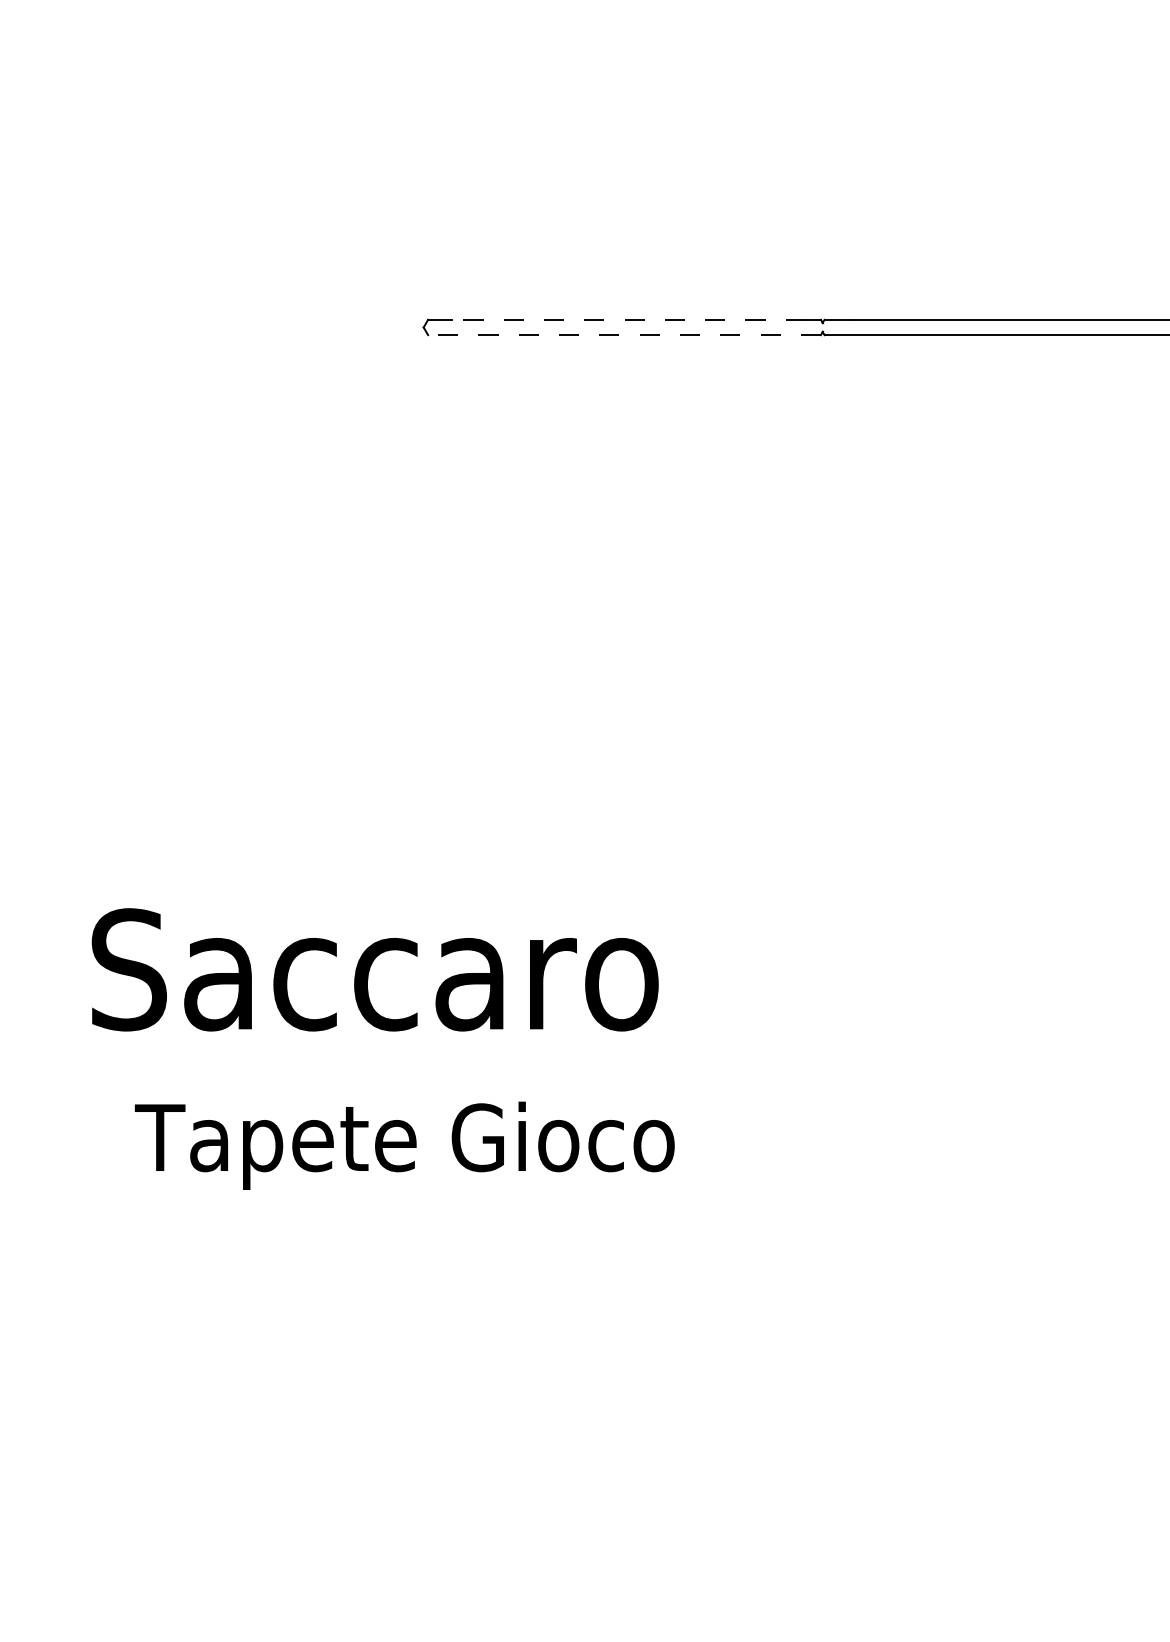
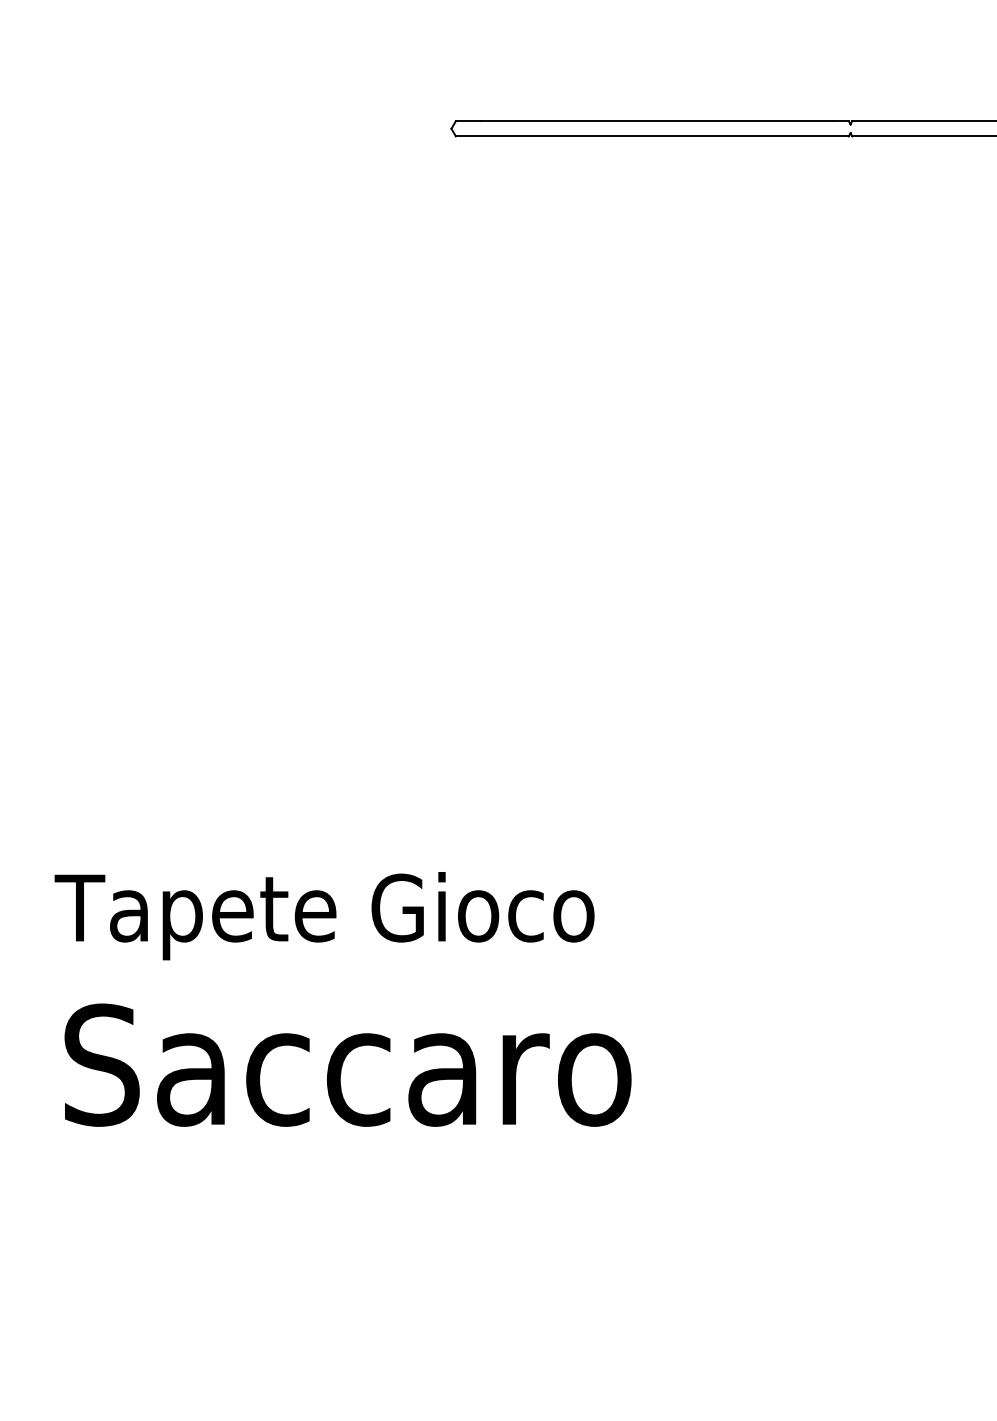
line: (628, 319) -> (656, 120), dashed -> solid
line: (624, 335) -> (652, 136), dashed -> solid
text: (374, 969) -> (347, 1064), moved
text: (404, 1145) -> (324, 915), moved

